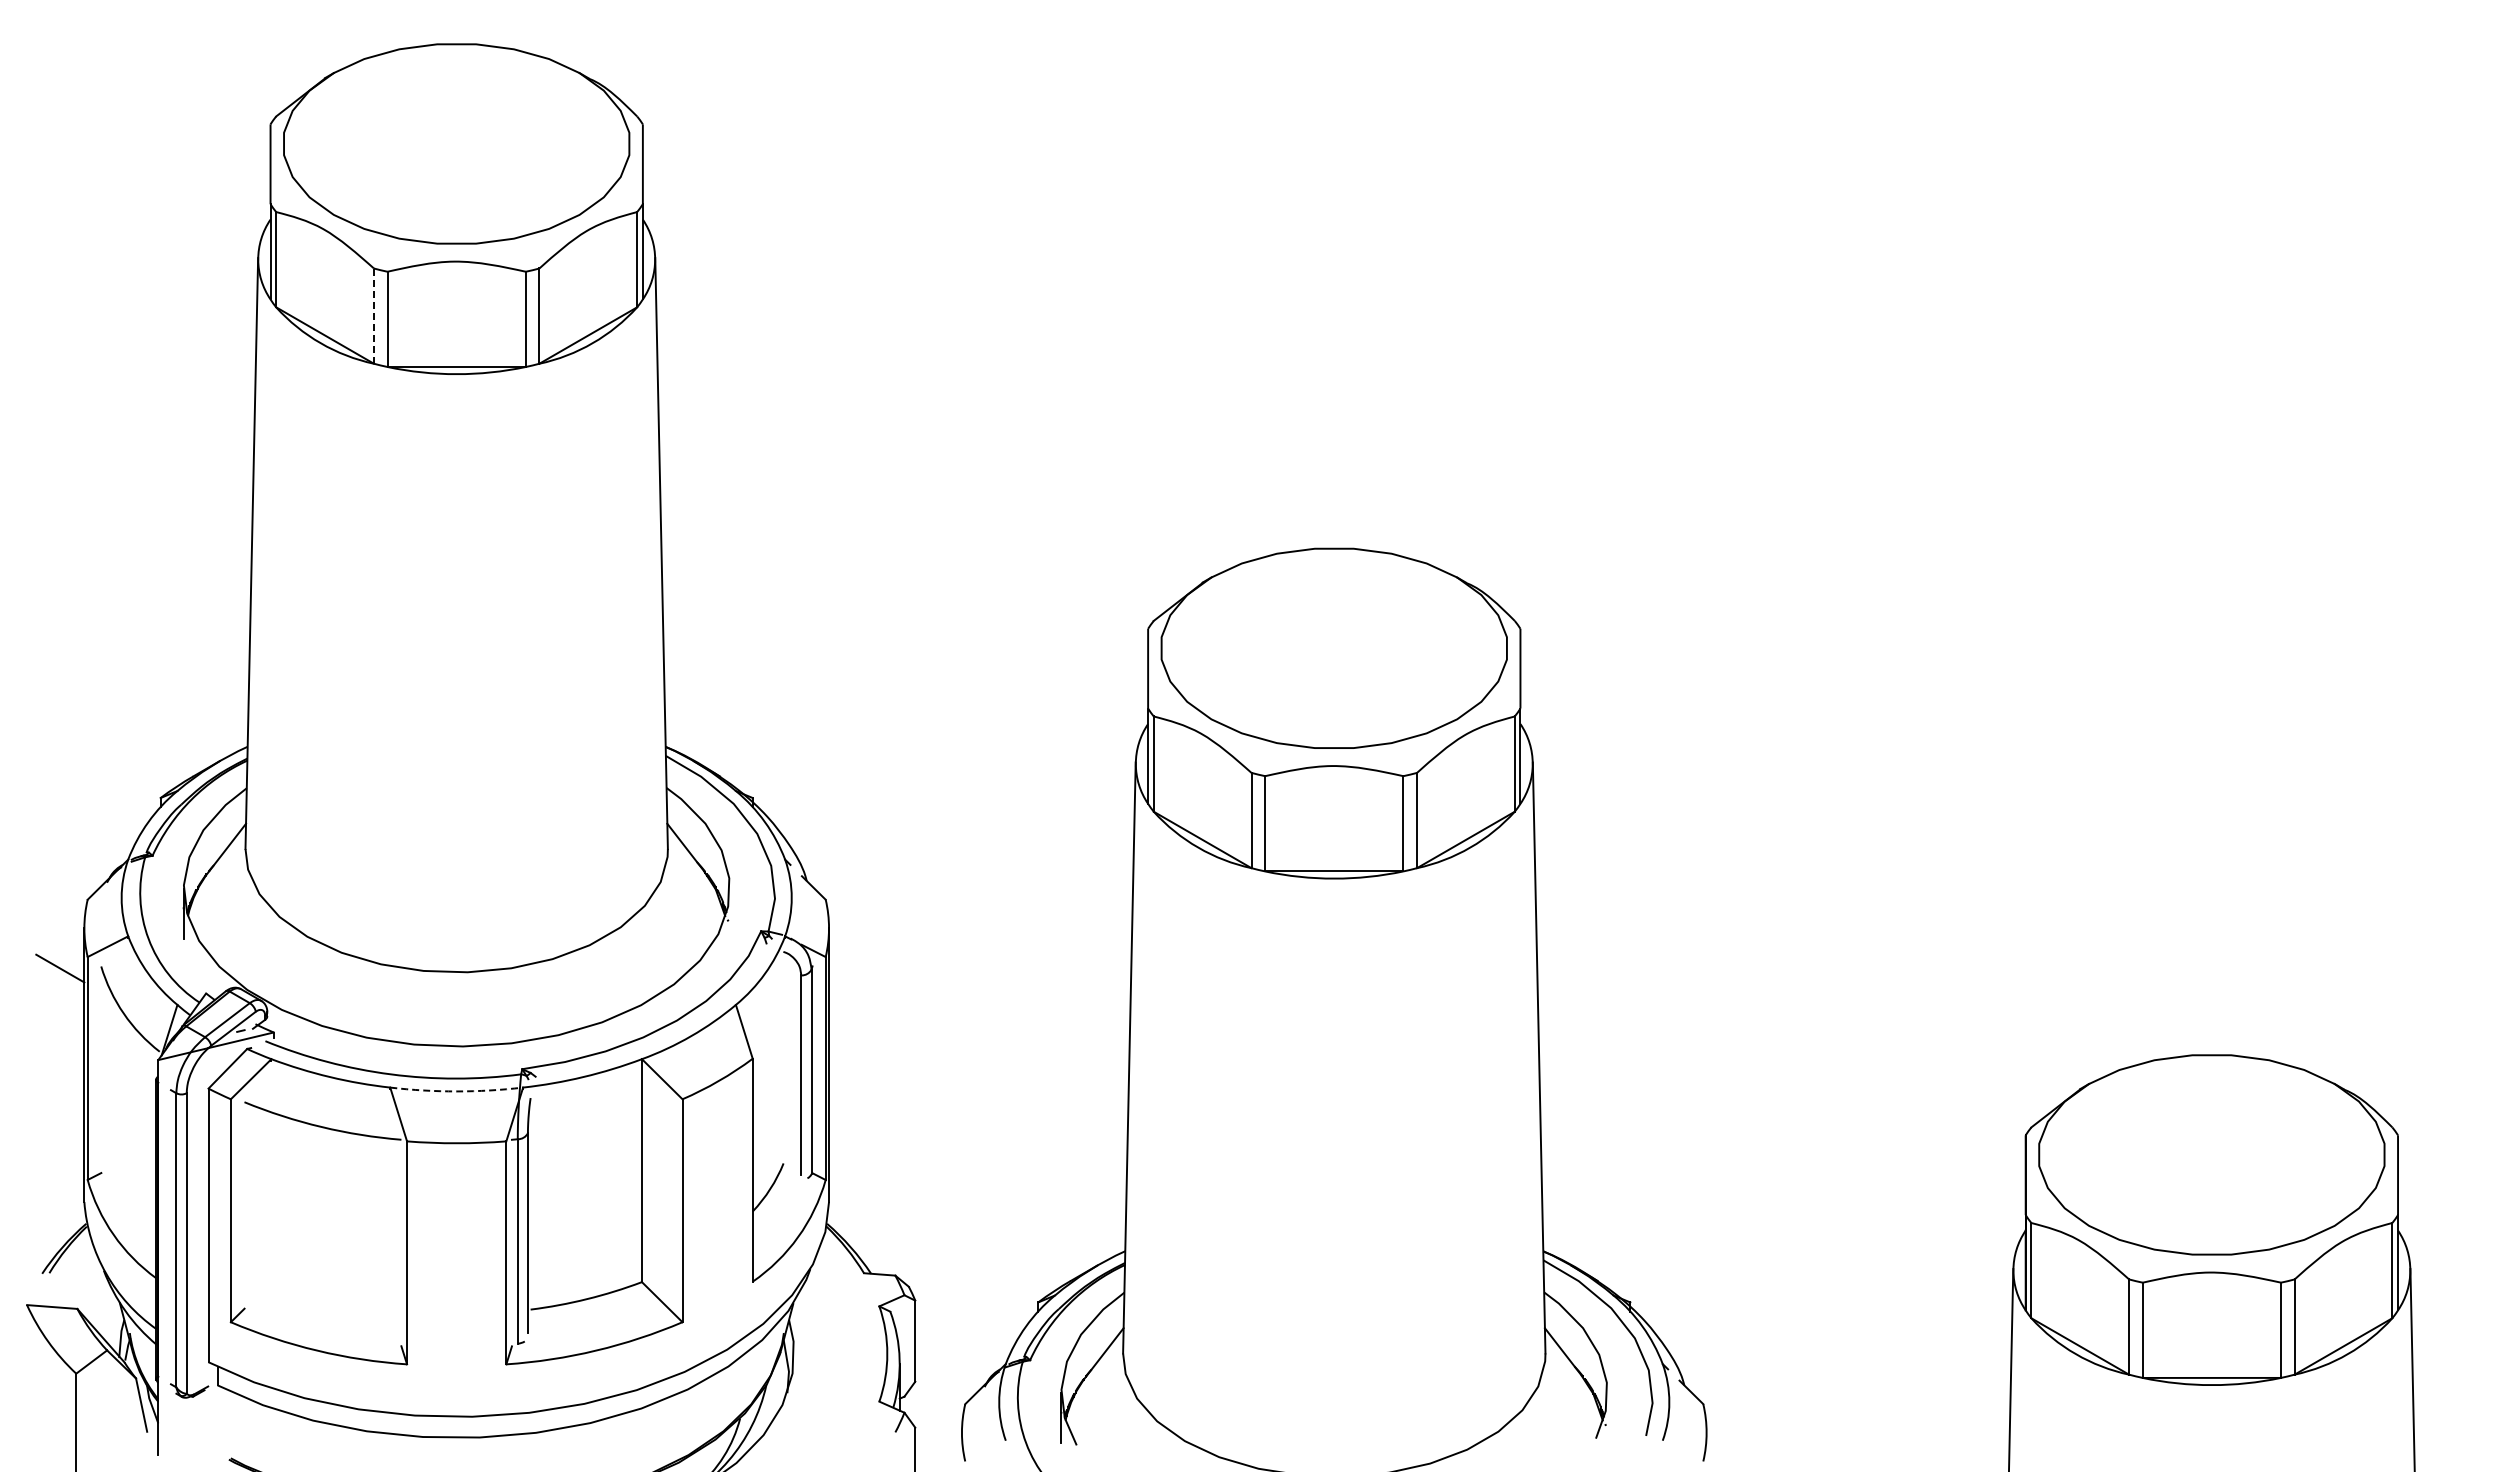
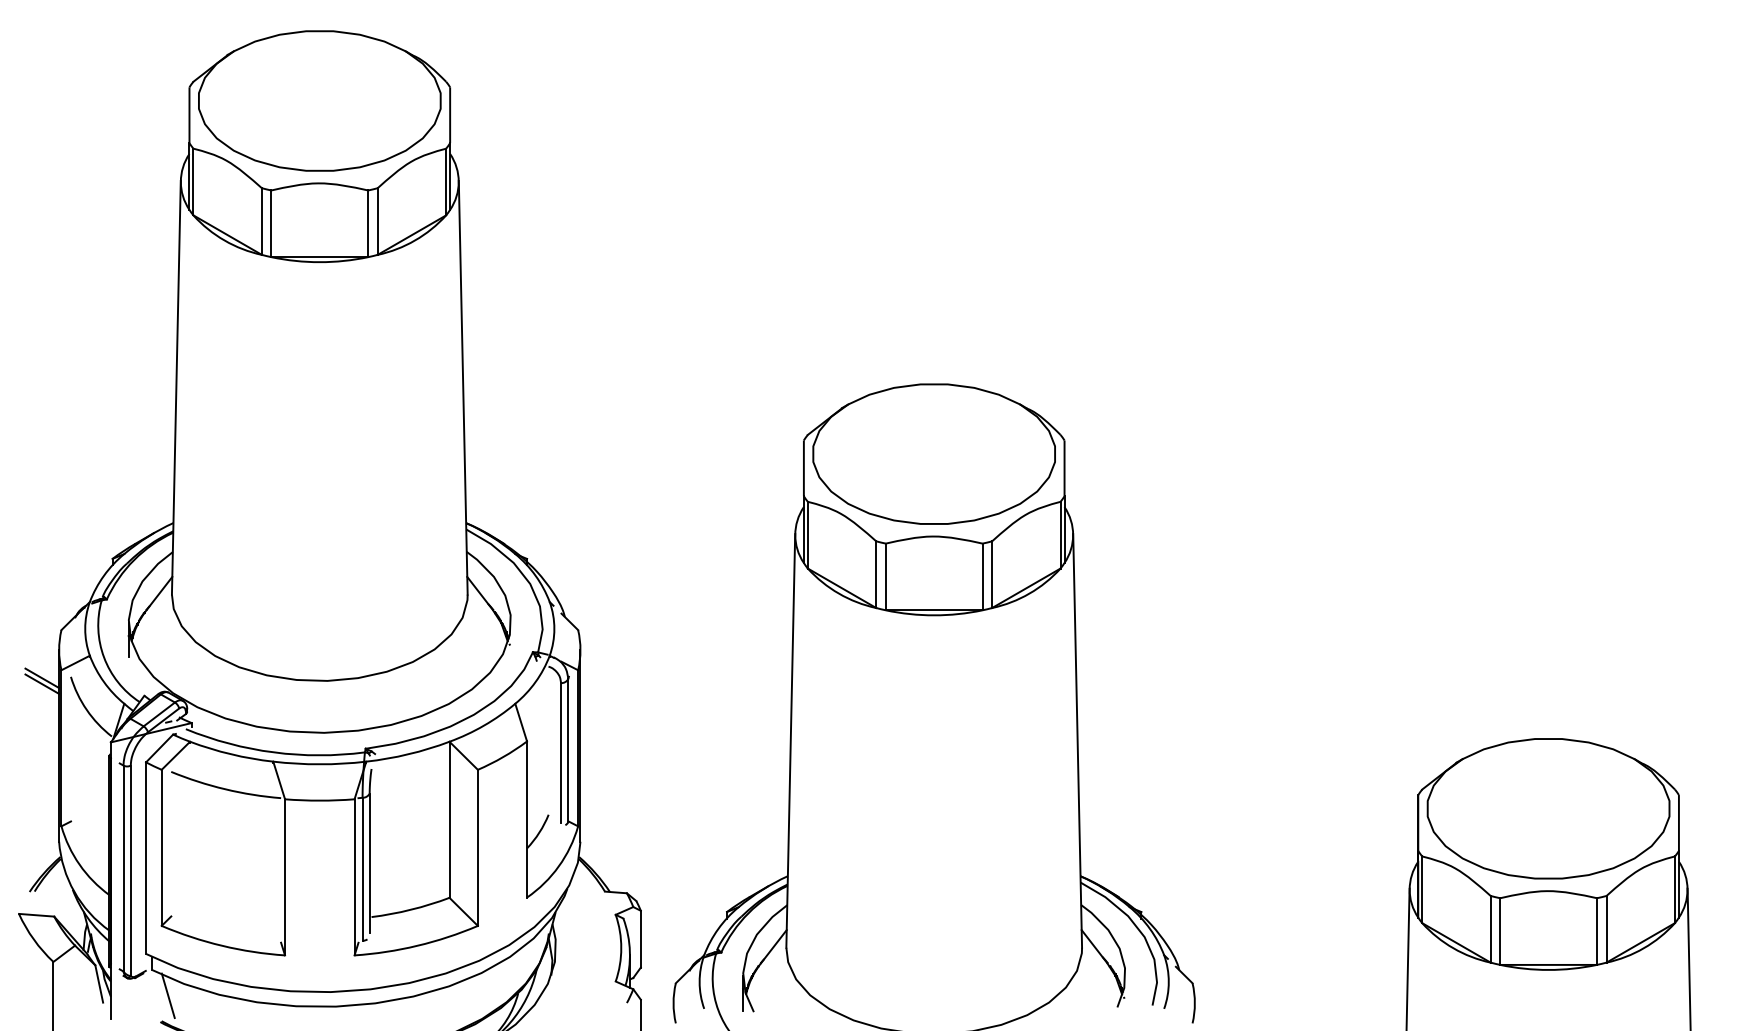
line: (373, 316) -> (261, 221), dashed -> solid
line: (60, 976) -> (42, 683), added
arc: (456, 1091) -> (319, 764), dashed -> solid
line: (240, 1421) -> (168, 995), added

